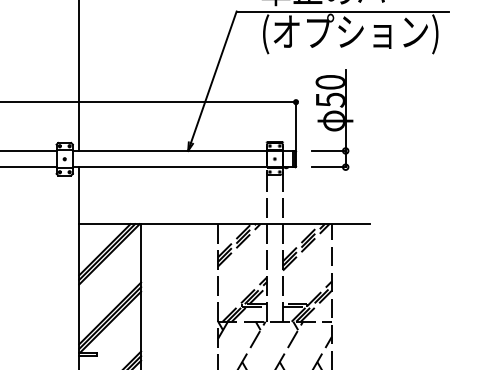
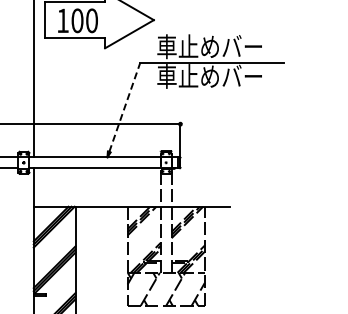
text: (349, 33) -> (216, 77), (オプション) -> 車止めバー
line: (213, 76) -> (124, 106), solid -> dashed
part: (332, 120) -> (205, 136), removed

